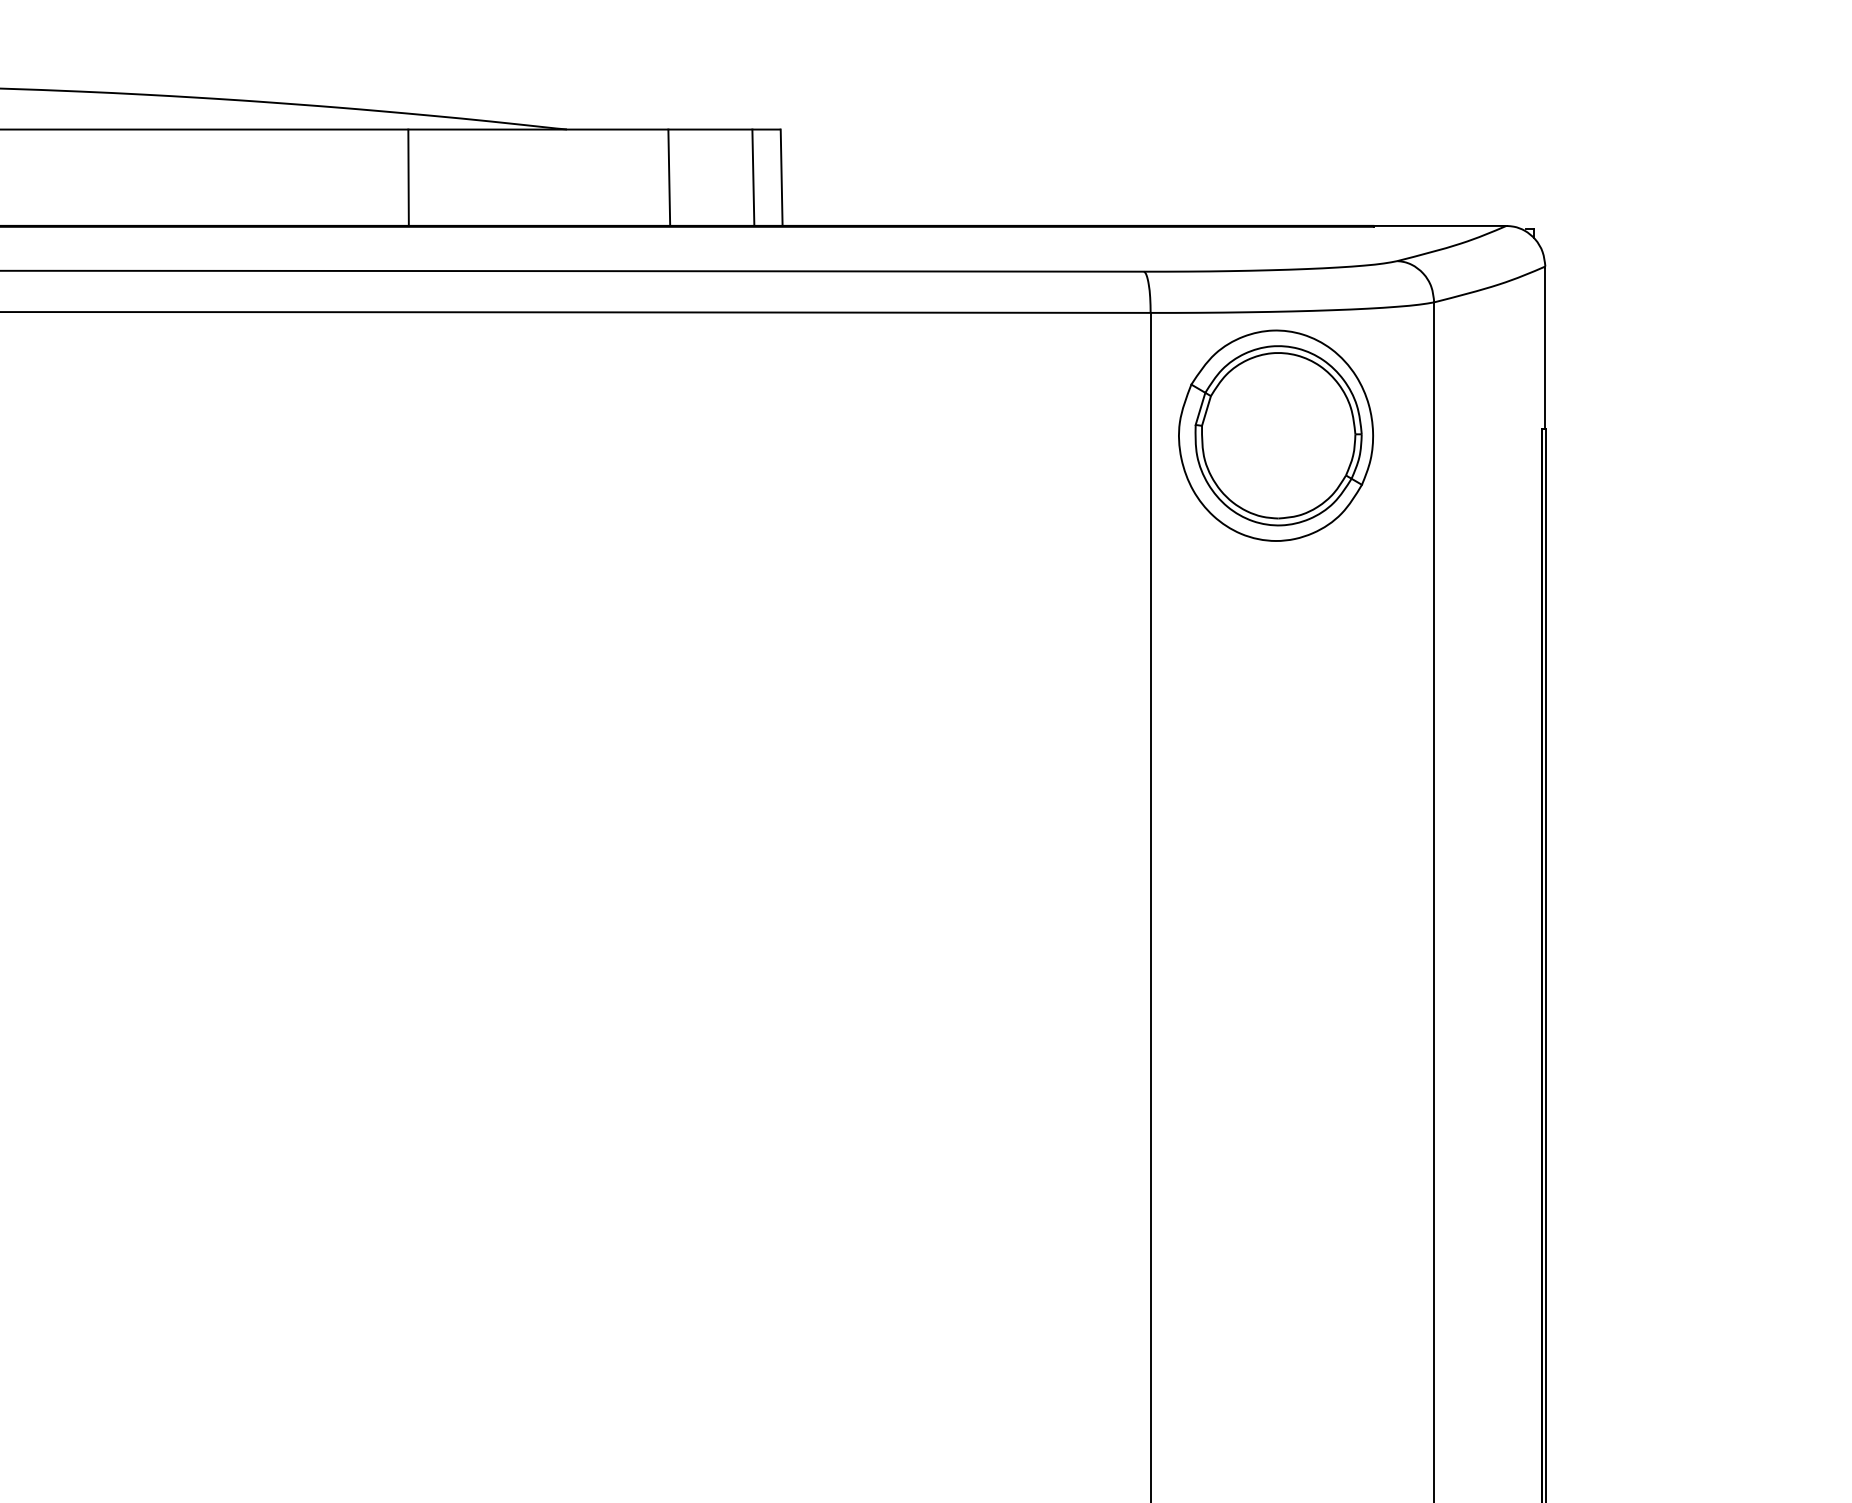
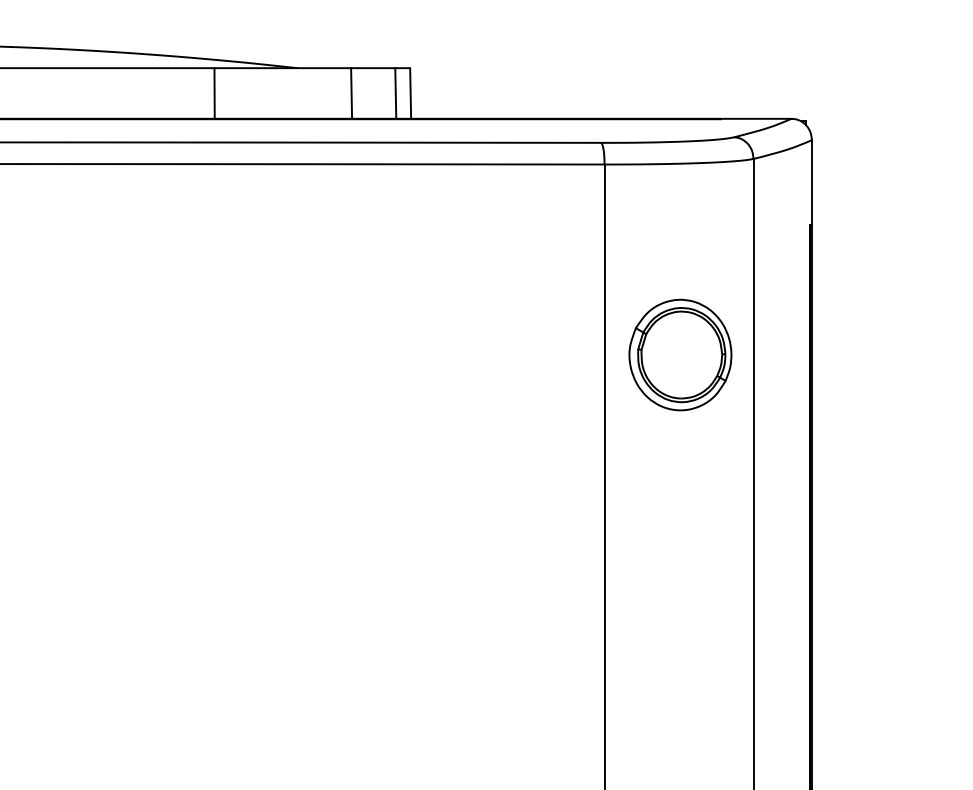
part: (1276, 434) -> (680, 354), moved

